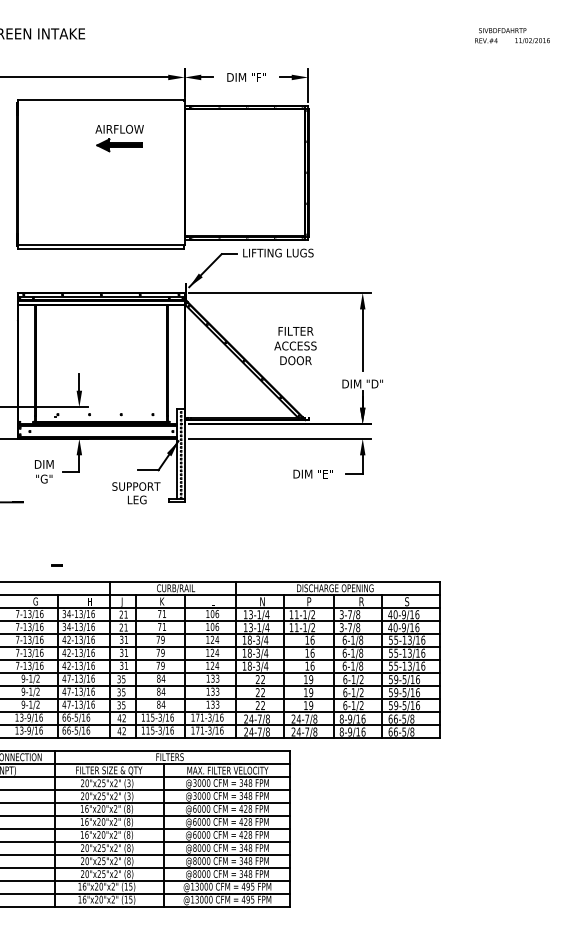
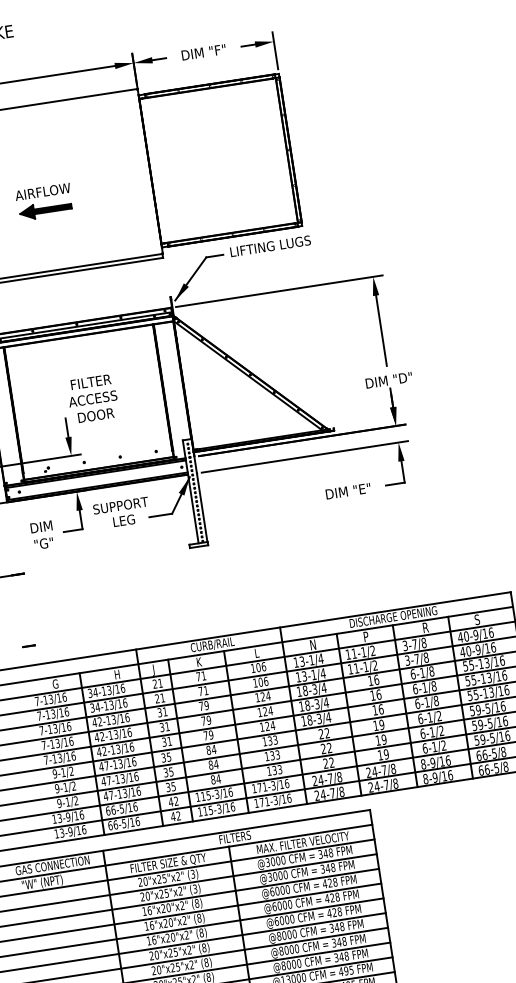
part: (119, 138) -> (44, 202), moved
text: (295, 346) -> (93, 399), moved
text: (136, 493) -> (122, 513), moved
line: (56, 565) -> (28, 646), moved

